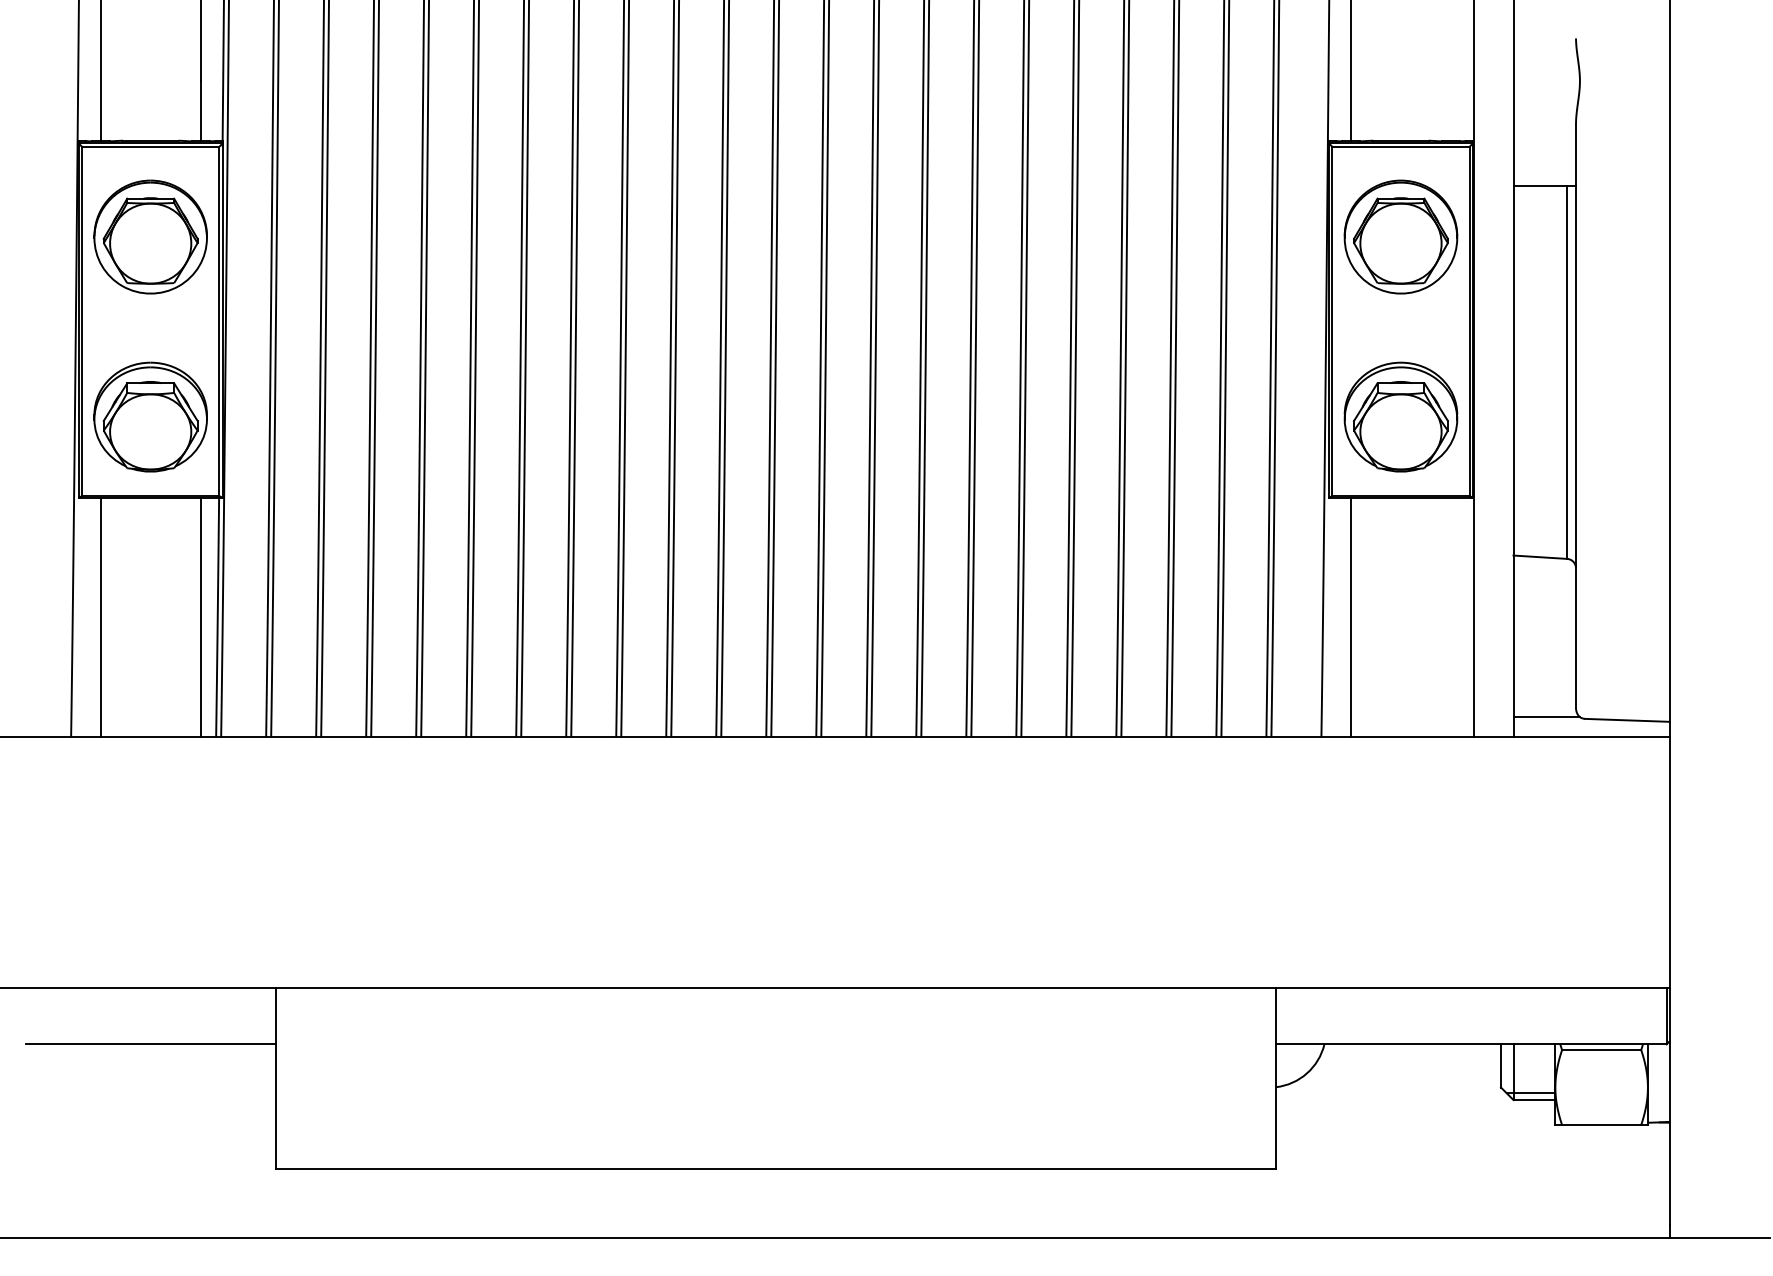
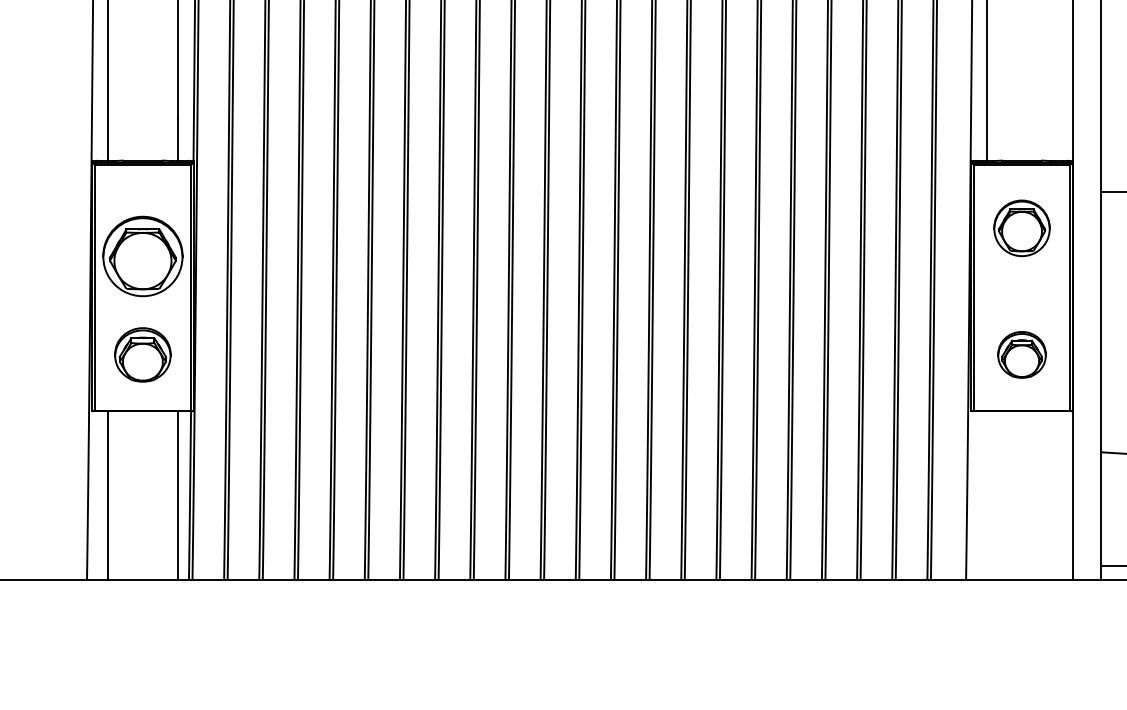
part: (150, 236) -> (142, 256), moved
part: (1400, 236) -> (1021, 227), size x0.7
part: (150, 416) -> (142, 354), size x0.7
part: (1400, 416) -> (1021, 354), size x0.6
line: (1350, 617) -> (986, 495), removed

